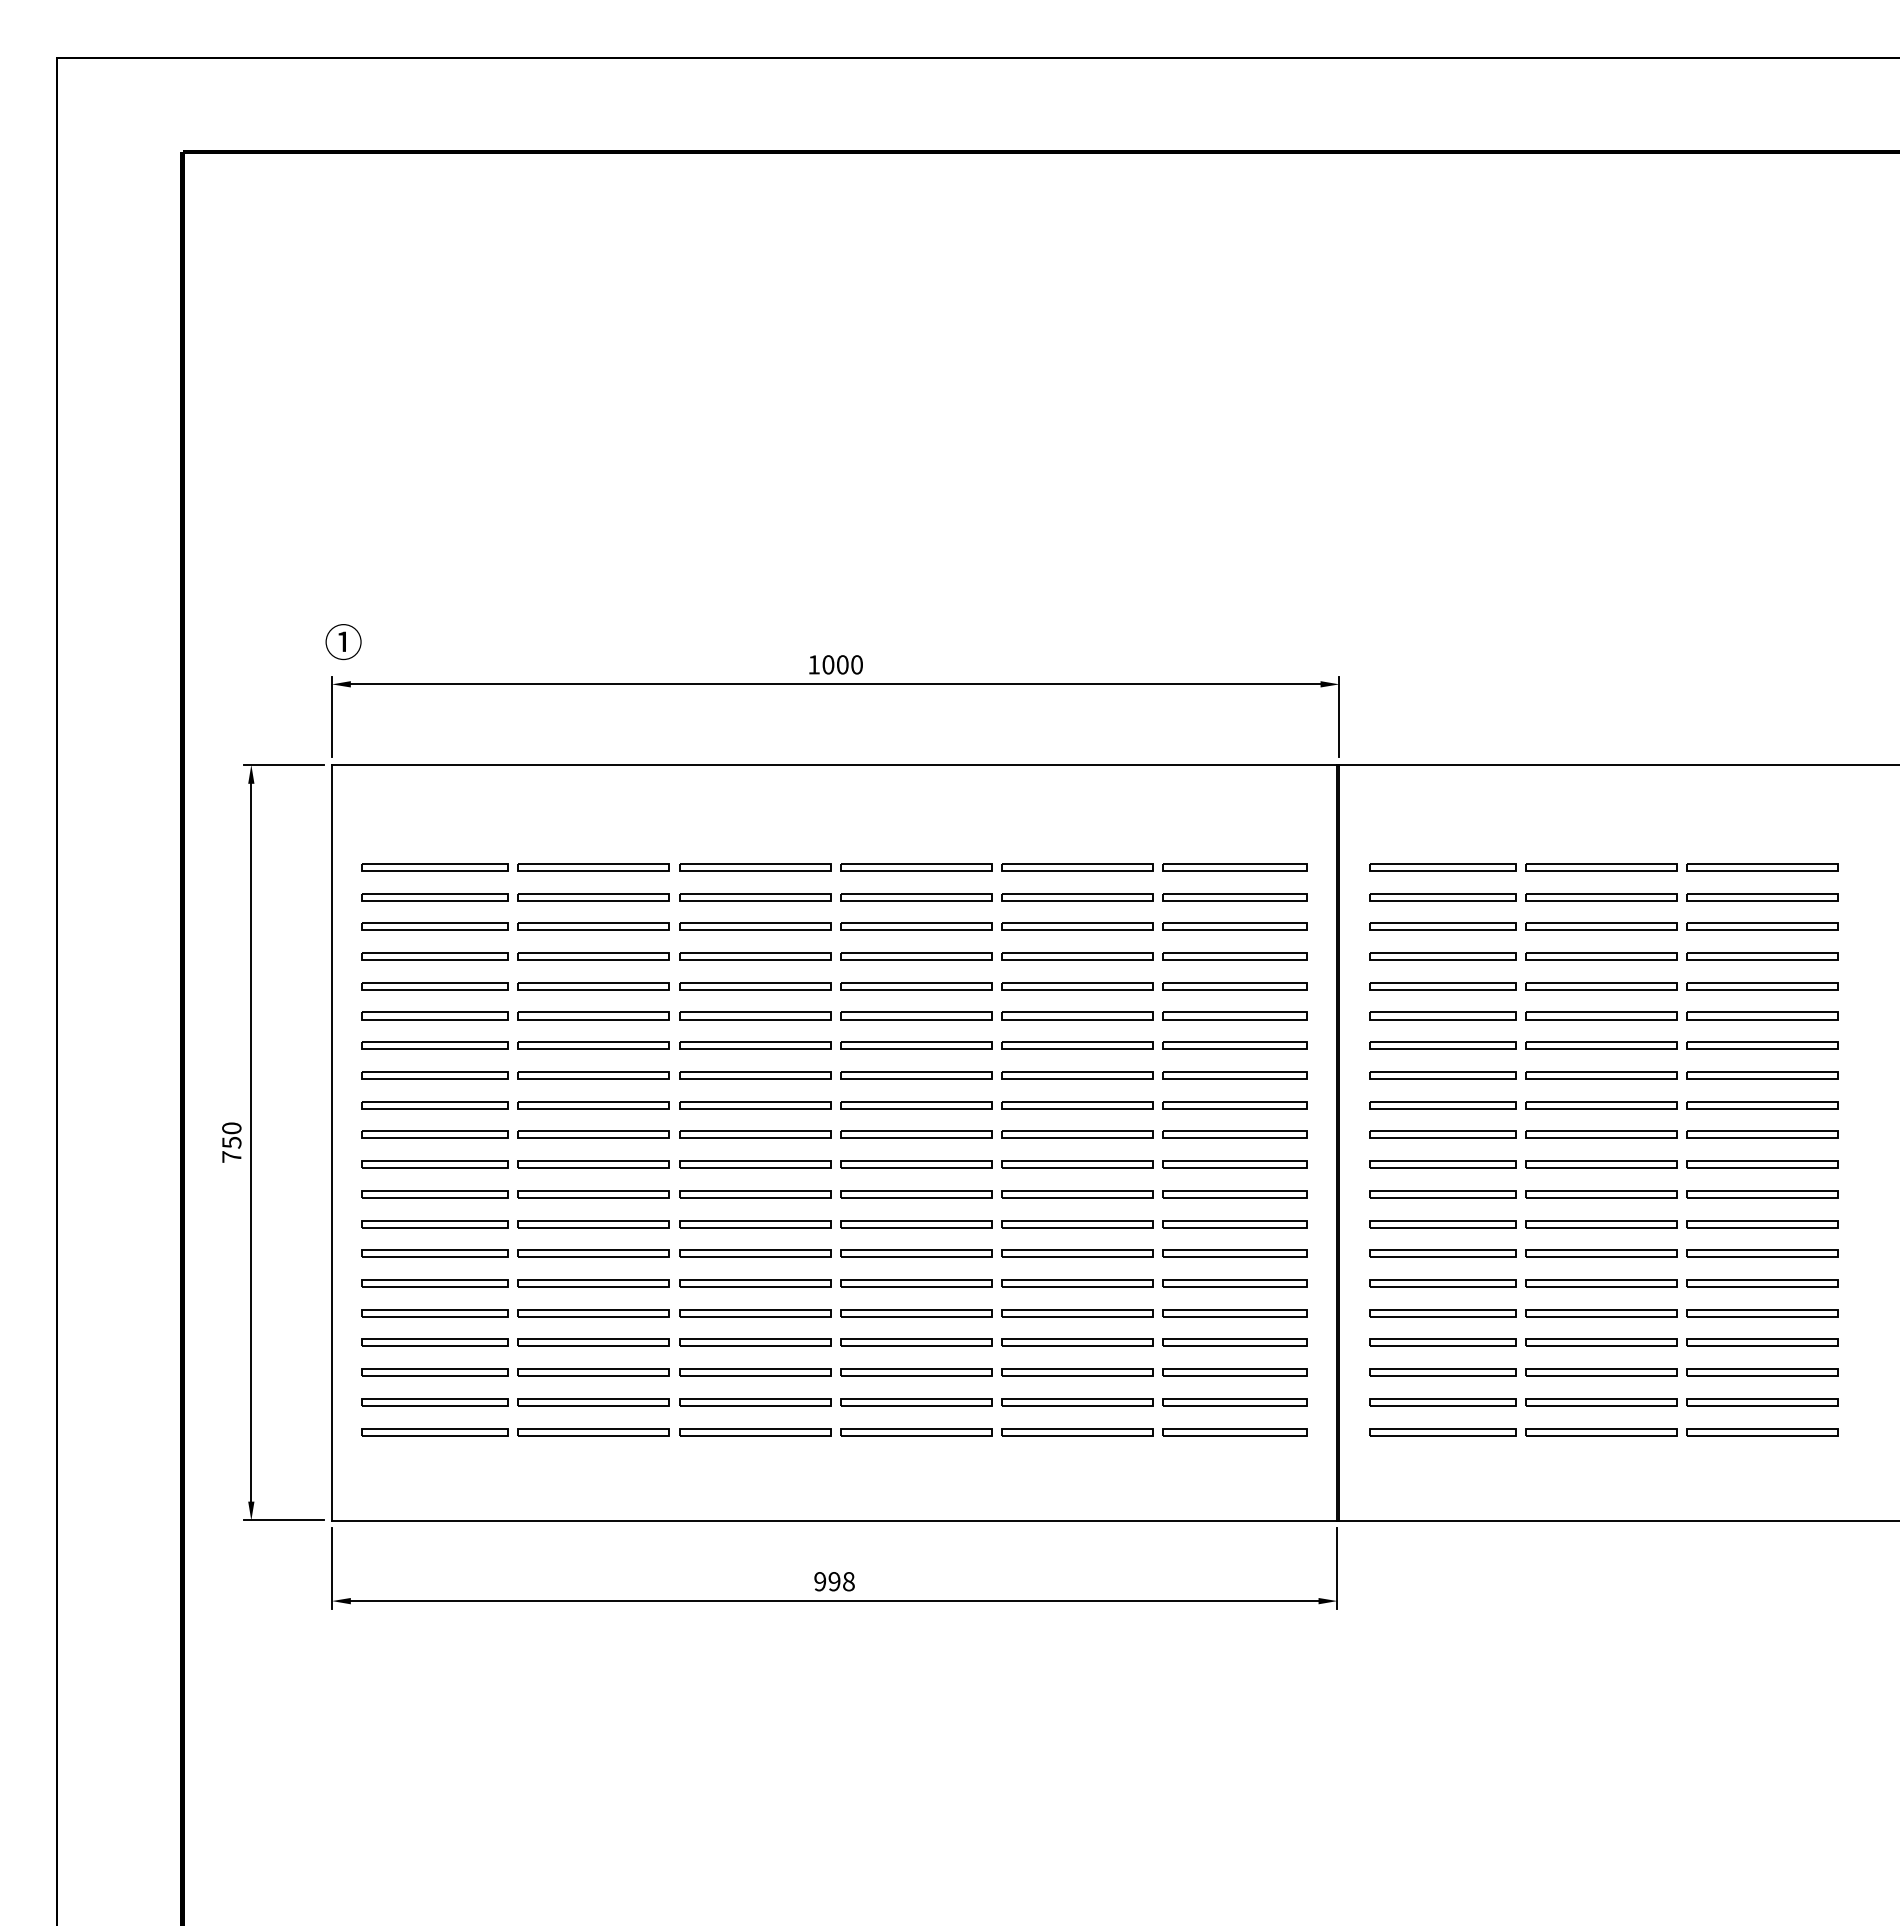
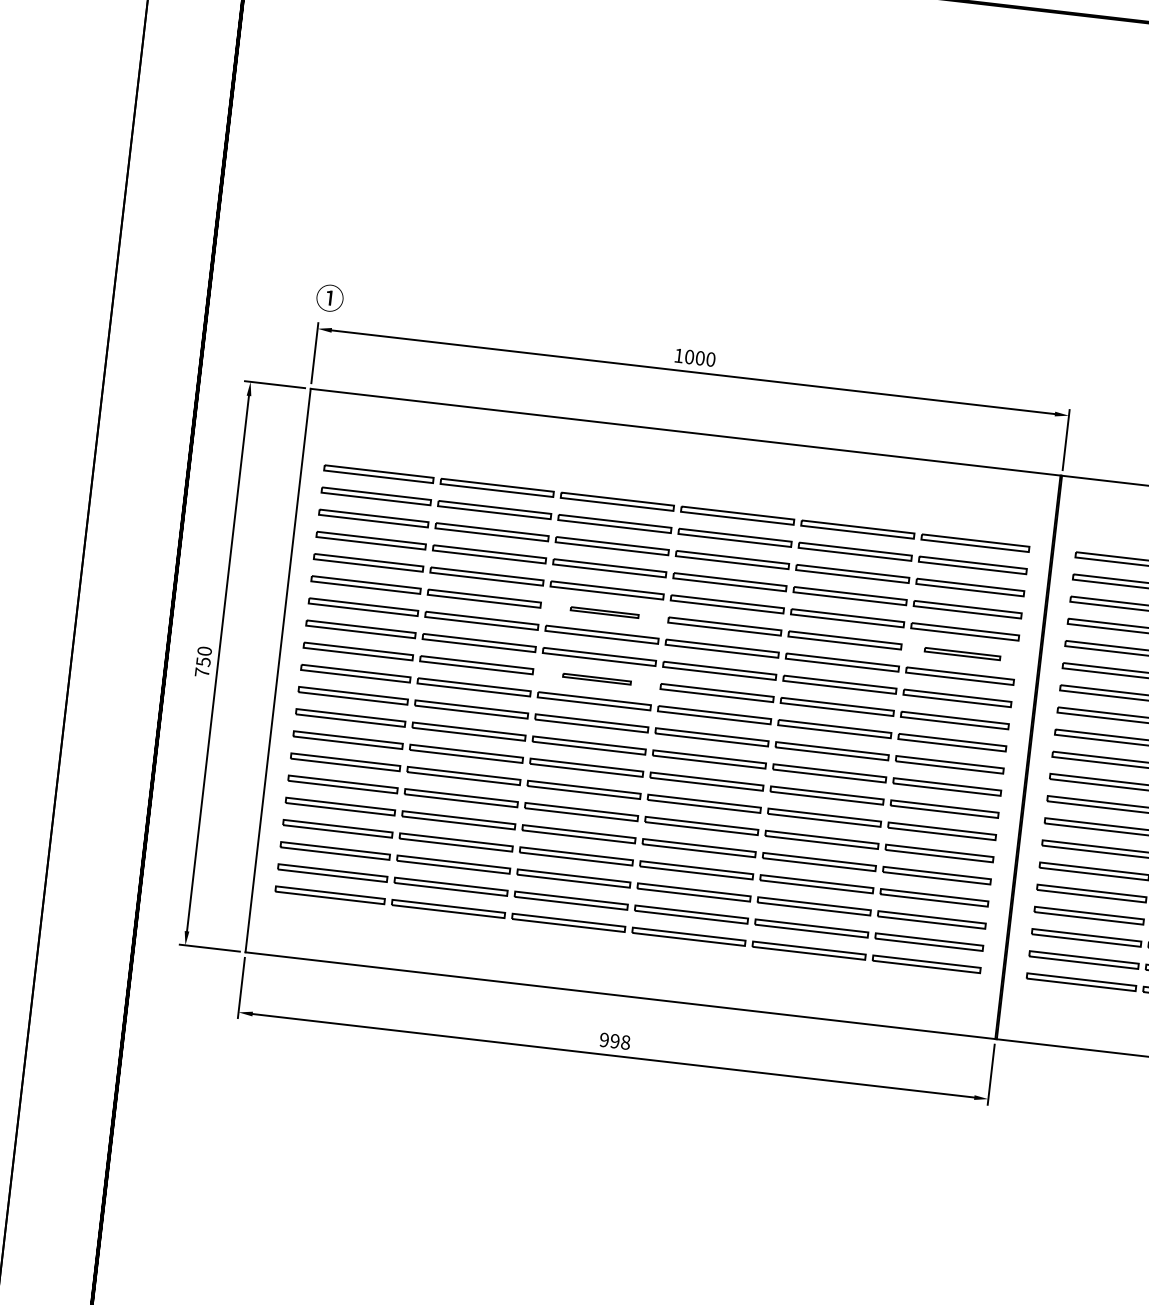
part: (755, 1015) -> (604, 612), size x0.6
part: (1234, 1015) -> (962, 653), size x0.7
part: (755, 1105) -> (597, 679), size x0.6

